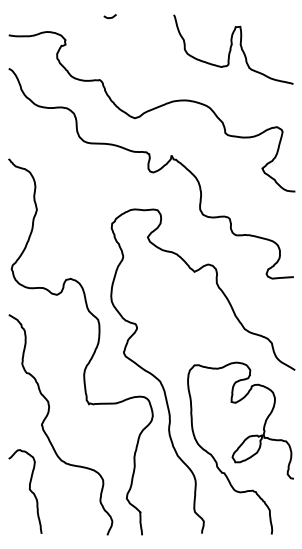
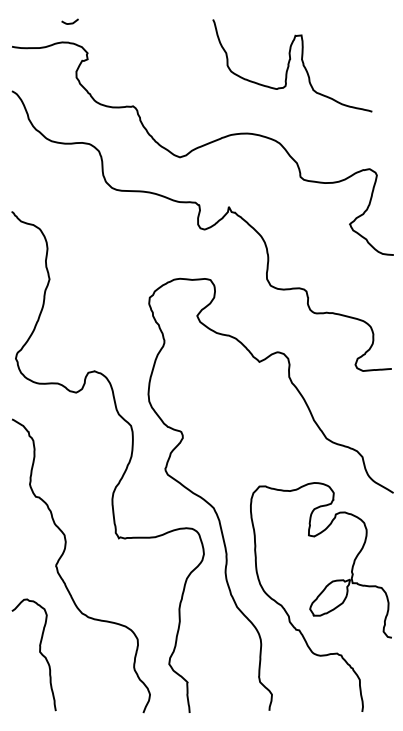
curve: (109, 17) -> (69, 22), moved
curve: (231, 49) -> (289, 65), moved

